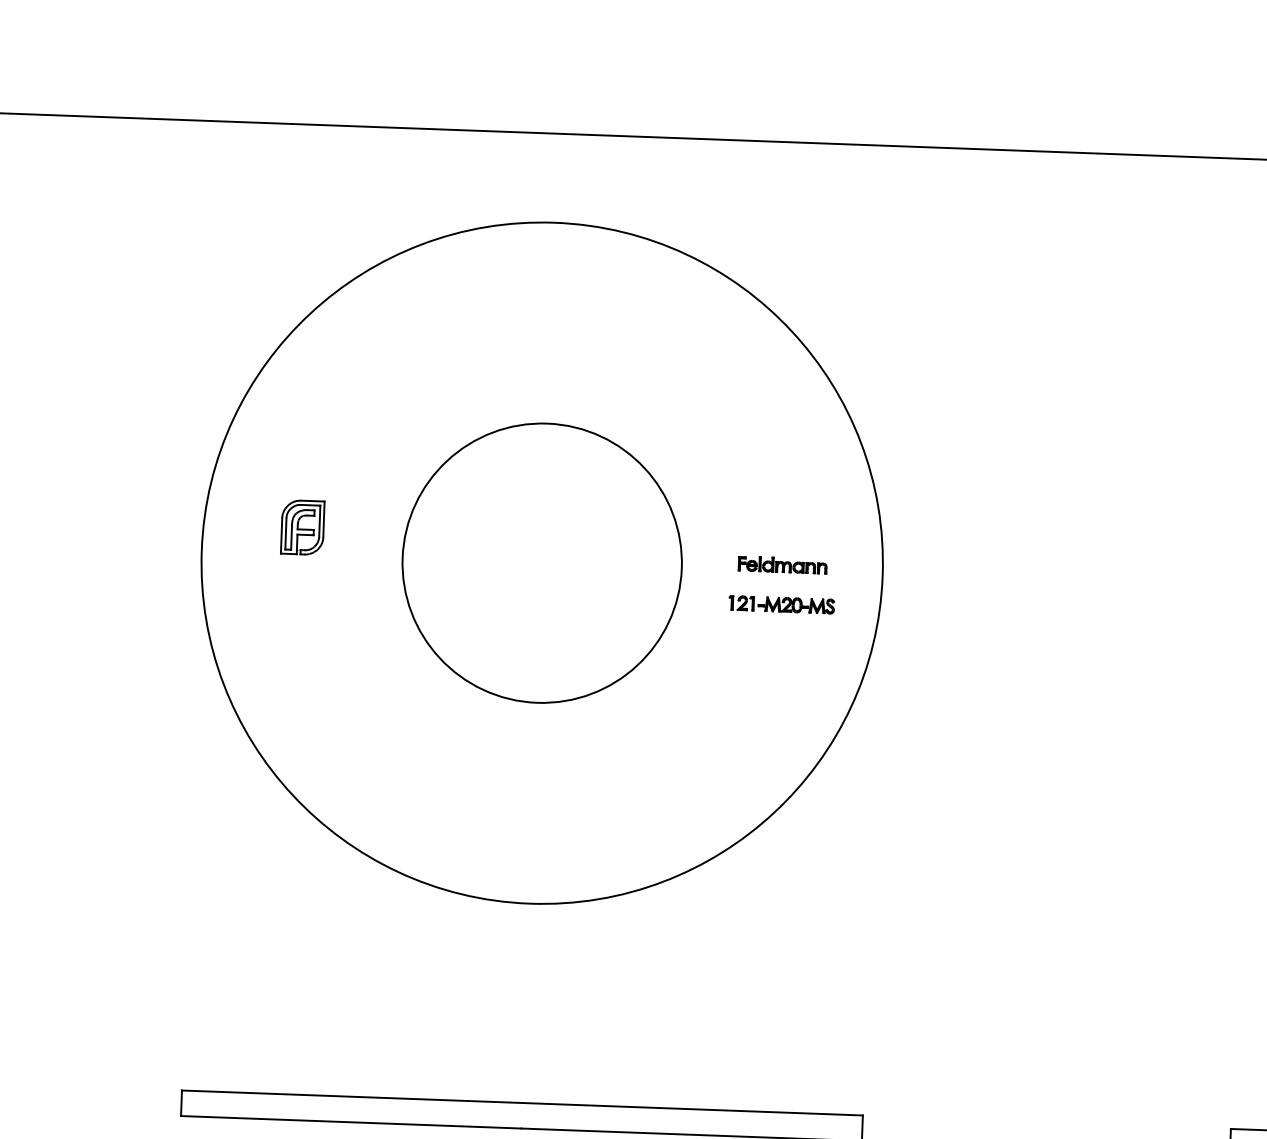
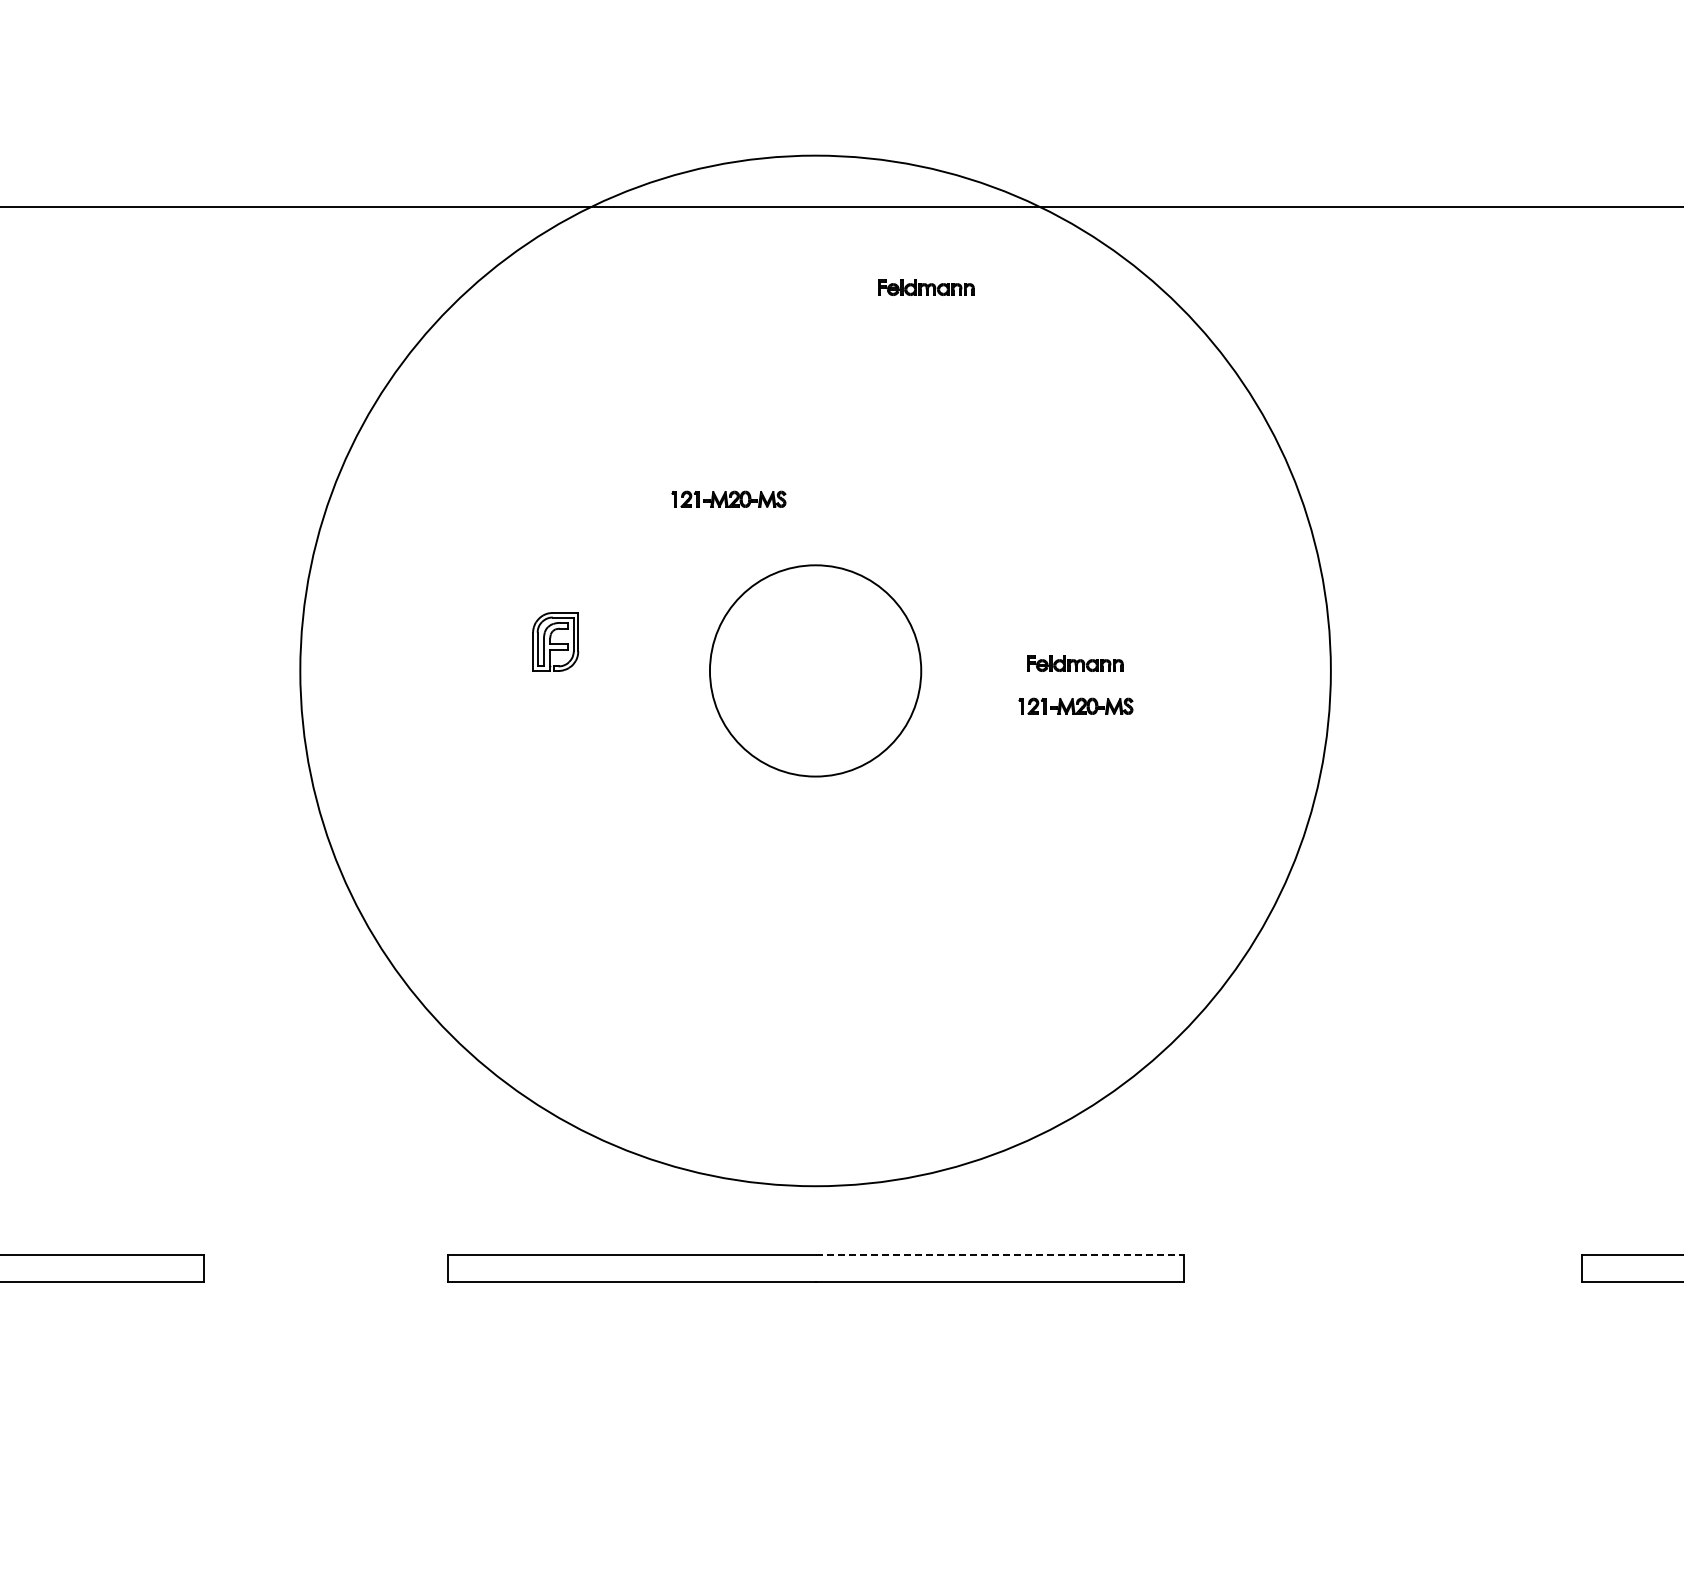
part: (657, 212) -> (926, 287), added
part: (467, 400) -> (728, 498), added
circle: (542, 562) -> (815, 670), size x0.7
circle: (542, 562) -> (815, 670), size x1.4
line: (693, 1109) -> (1000, 1254), solid -> dashed

